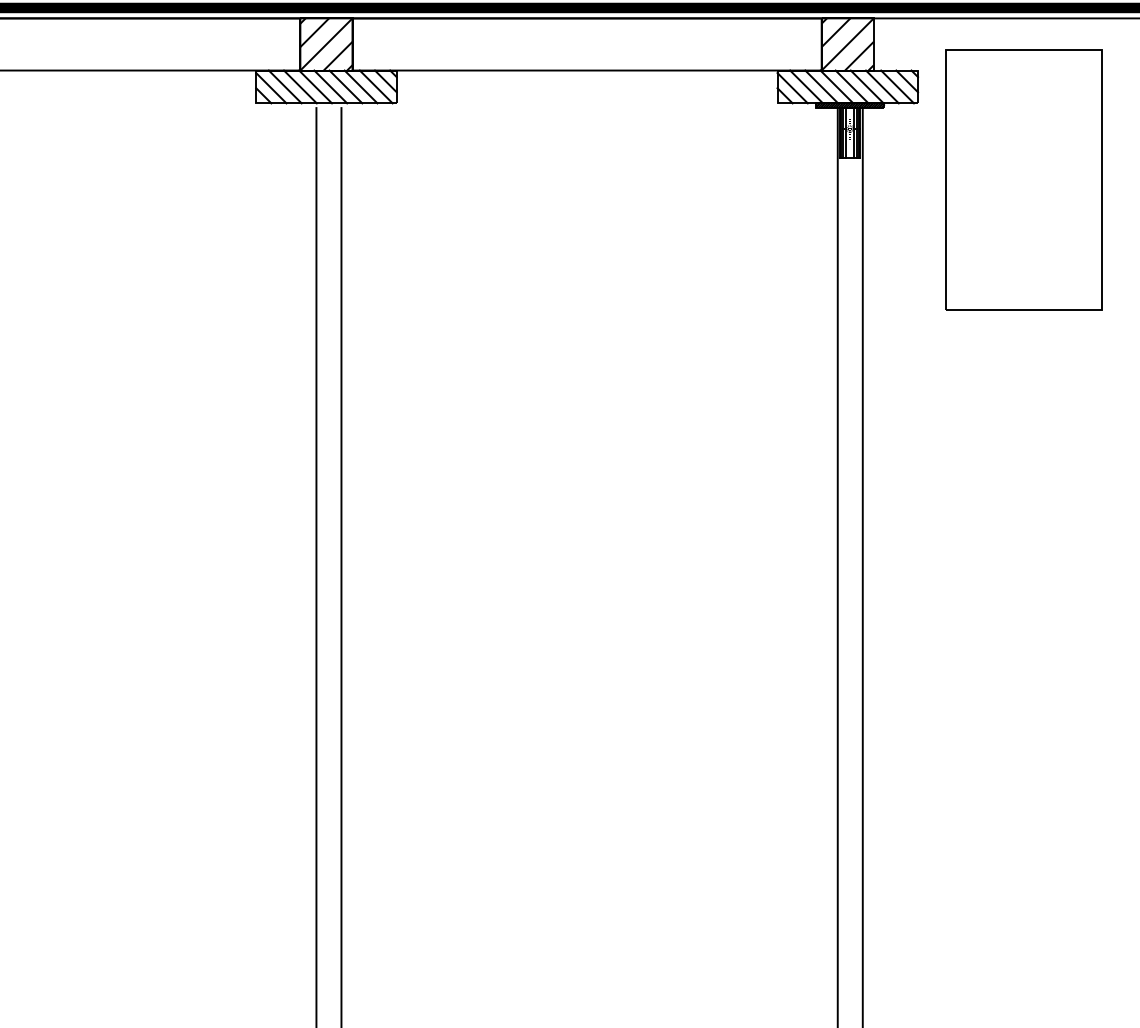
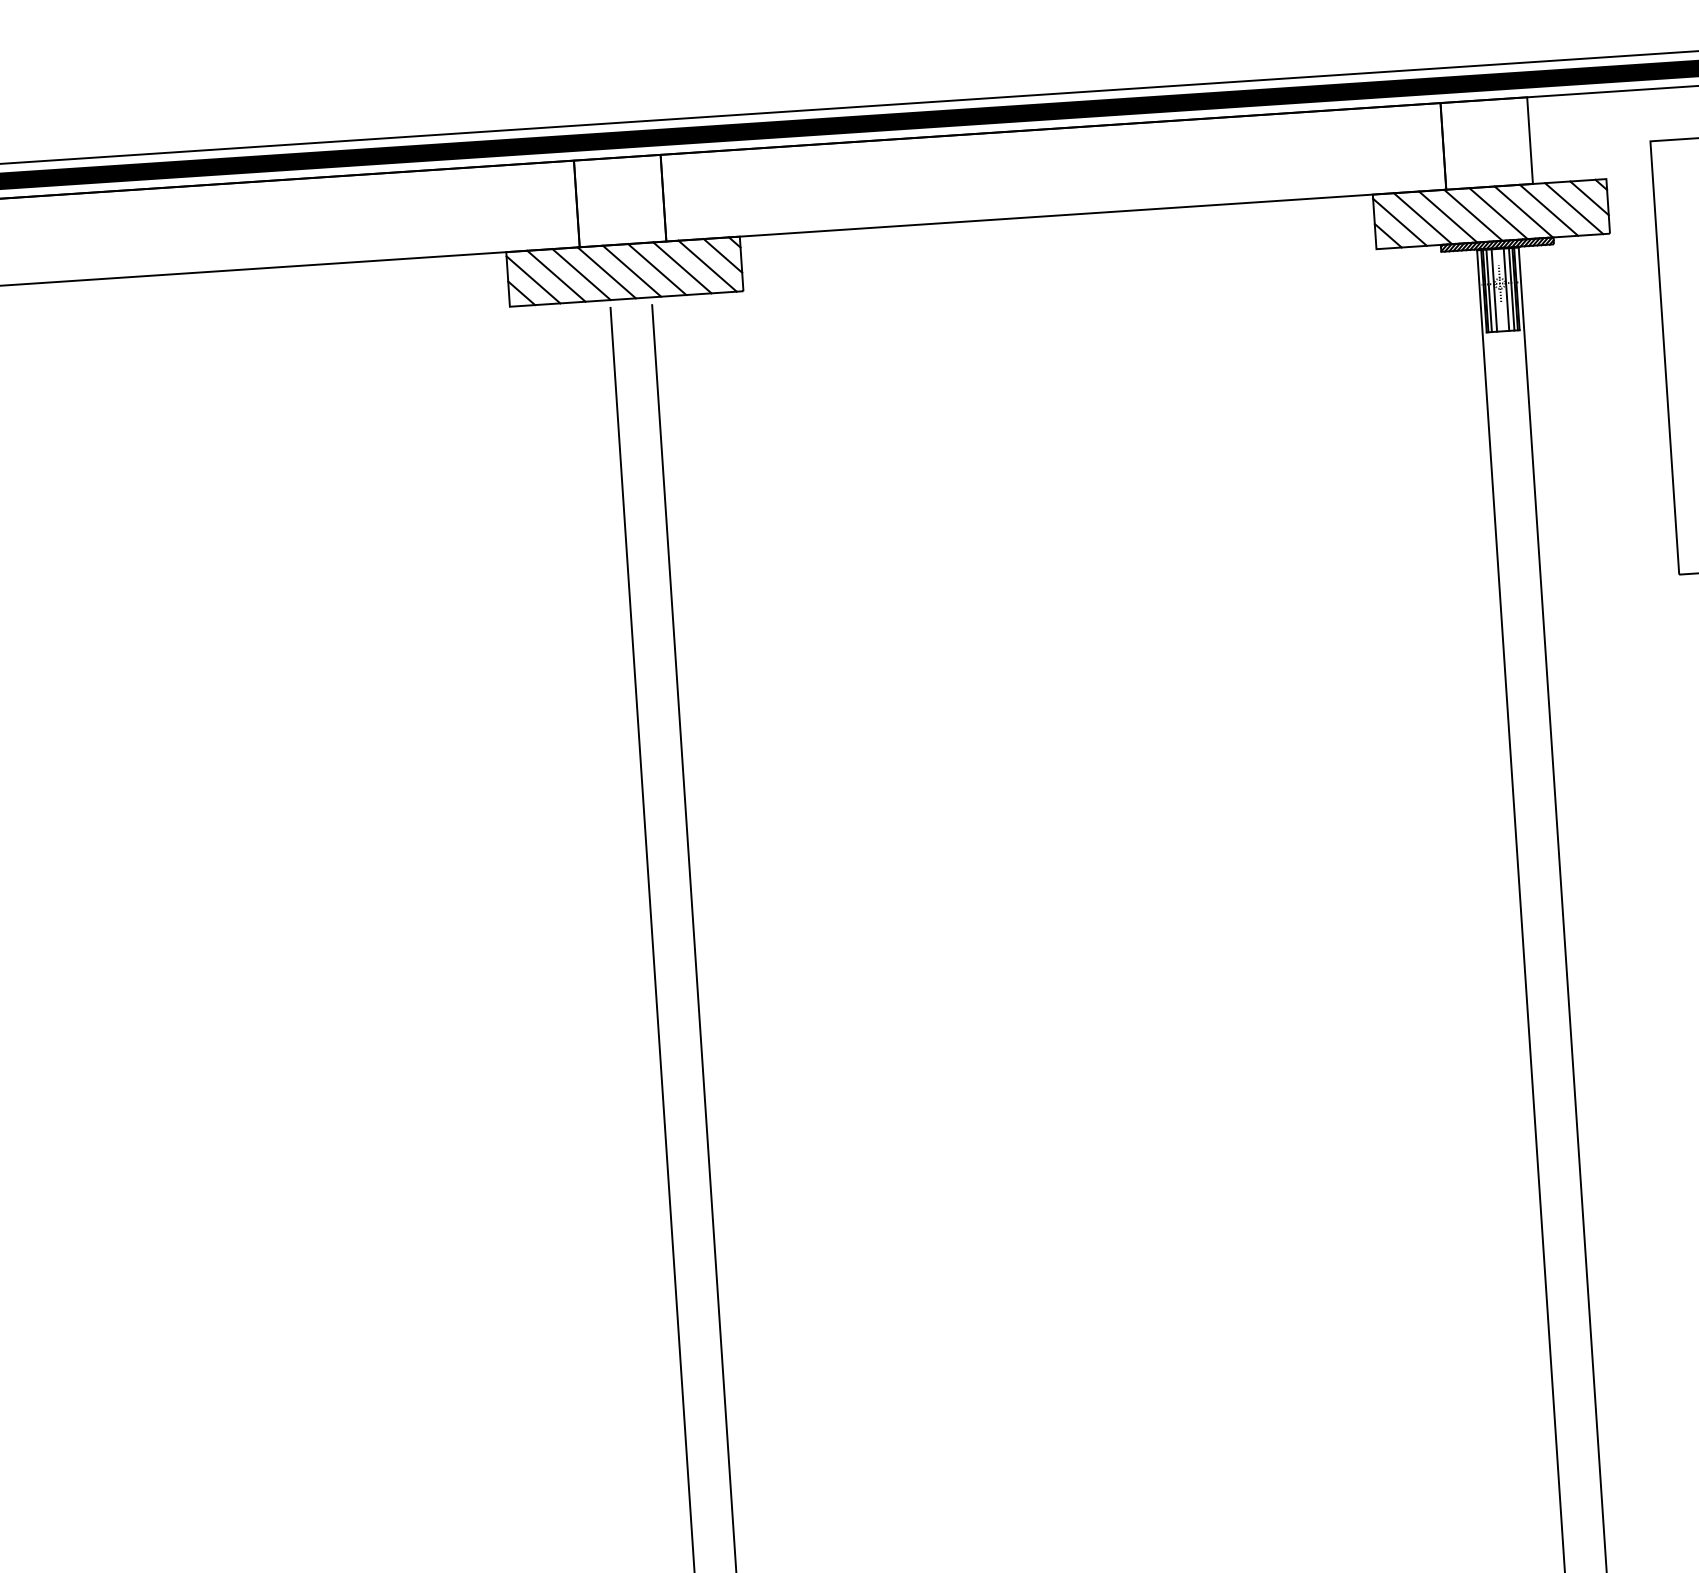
hatch: (326, 44) -> (620, 201), removed
hatch: (847, 44) -> (1486, 143), removed

